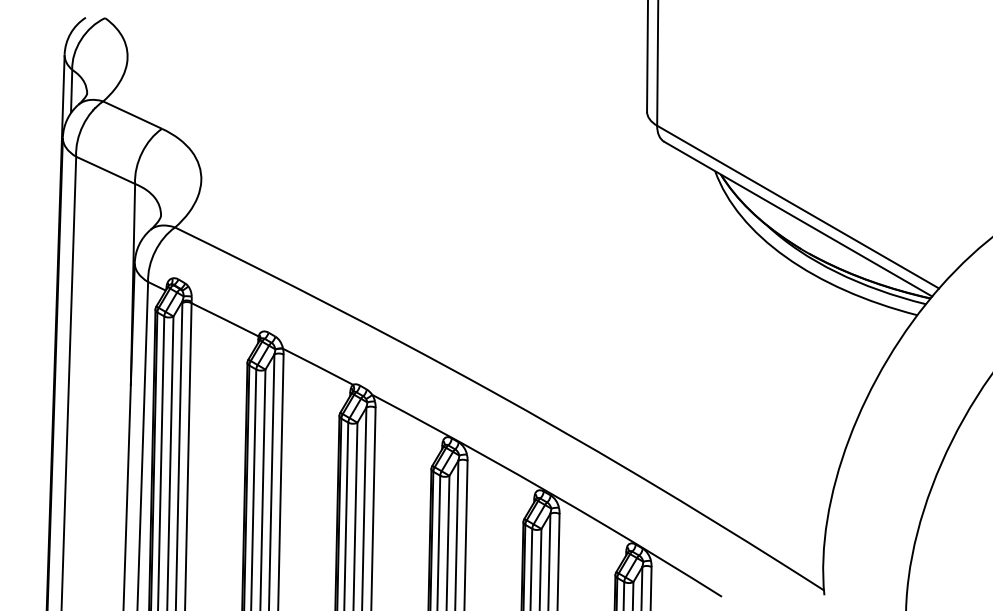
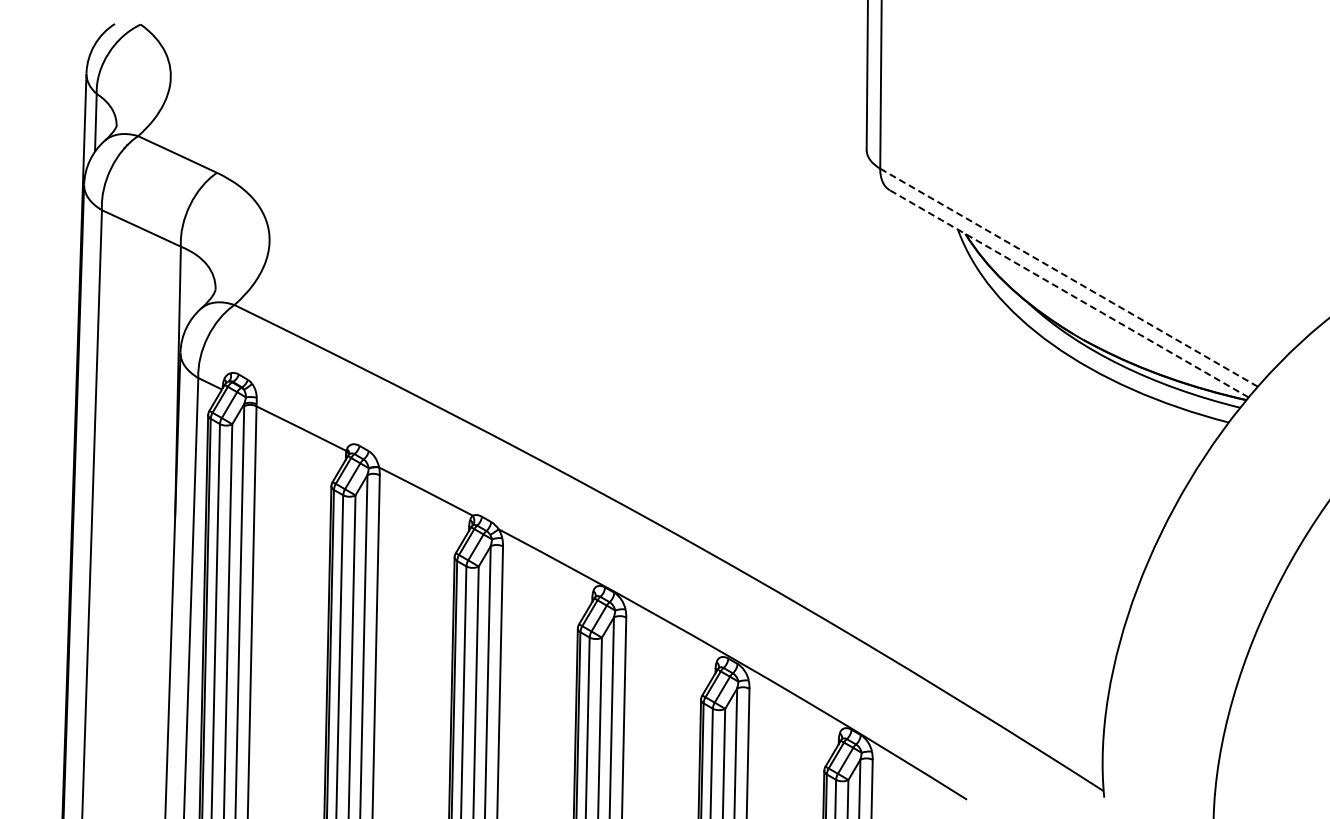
line: (797, 206) -> (1068, 277), solid -> dashed
line: (797, 218) -> (1068, 293), solid -> dashed

